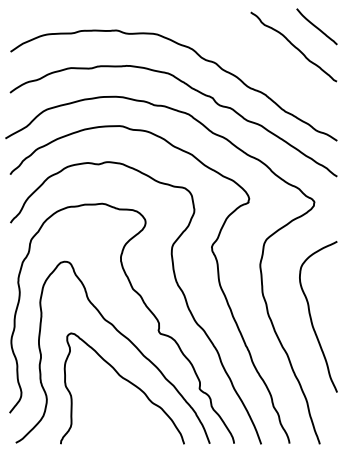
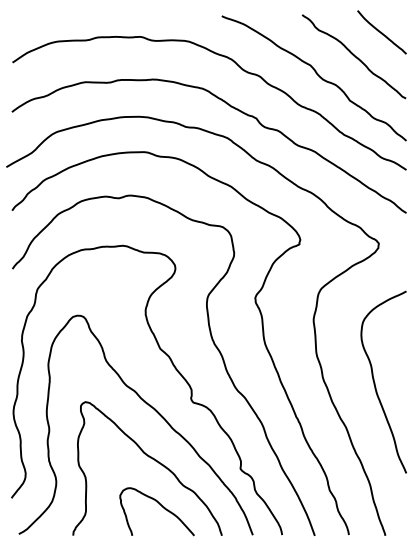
curve: (262, 61) -> (316, 74), added
curve: (134, 420) -> (161, 506), added

